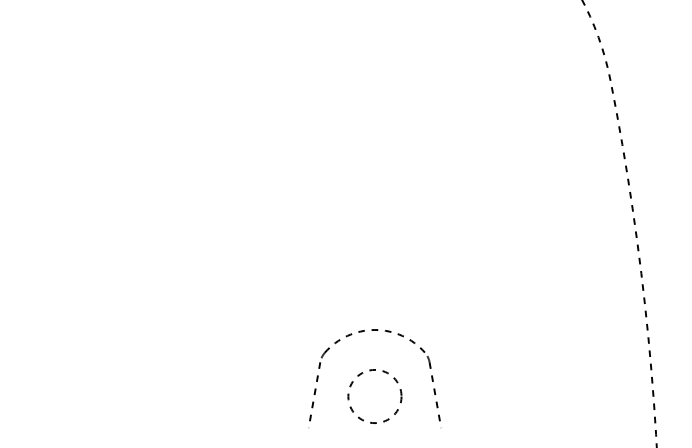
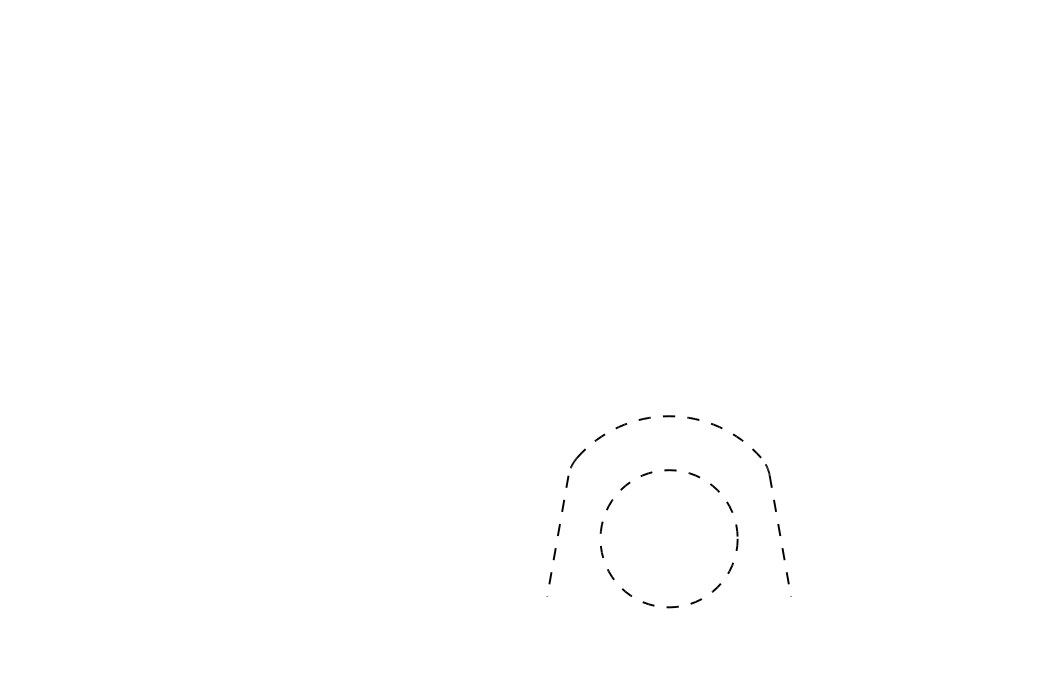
circle: (374, 396) -> (668, 538), size x1.4

